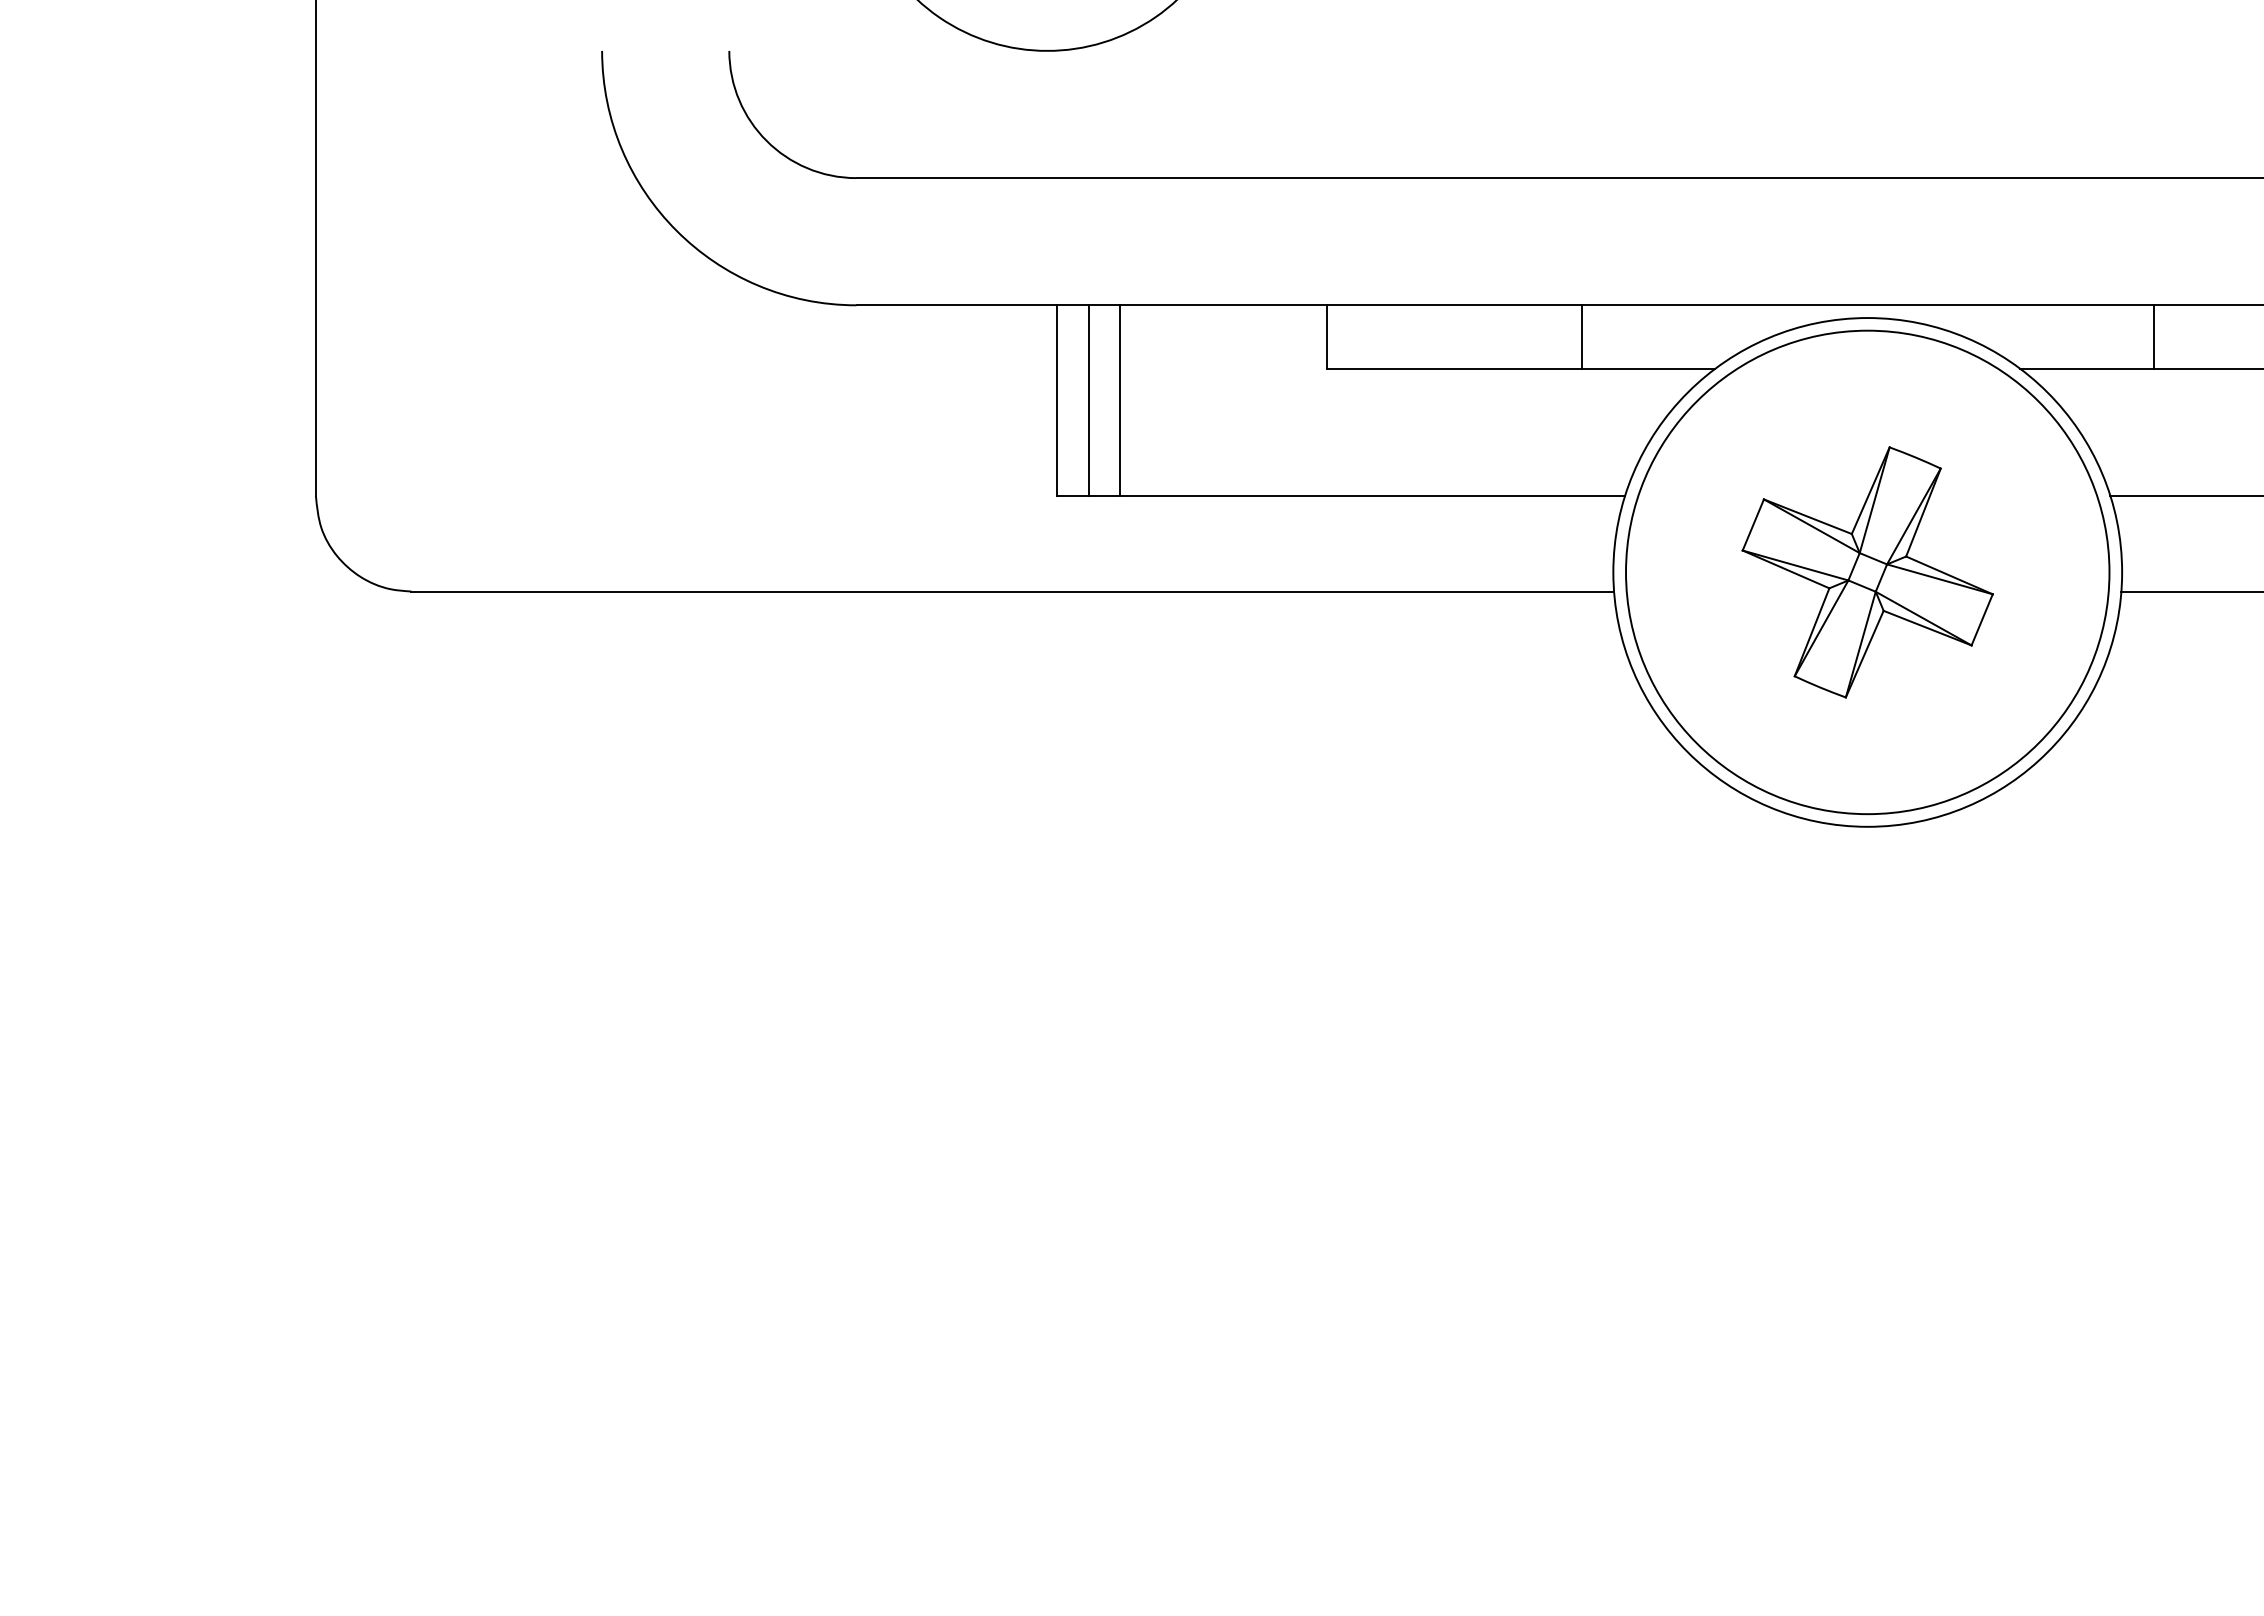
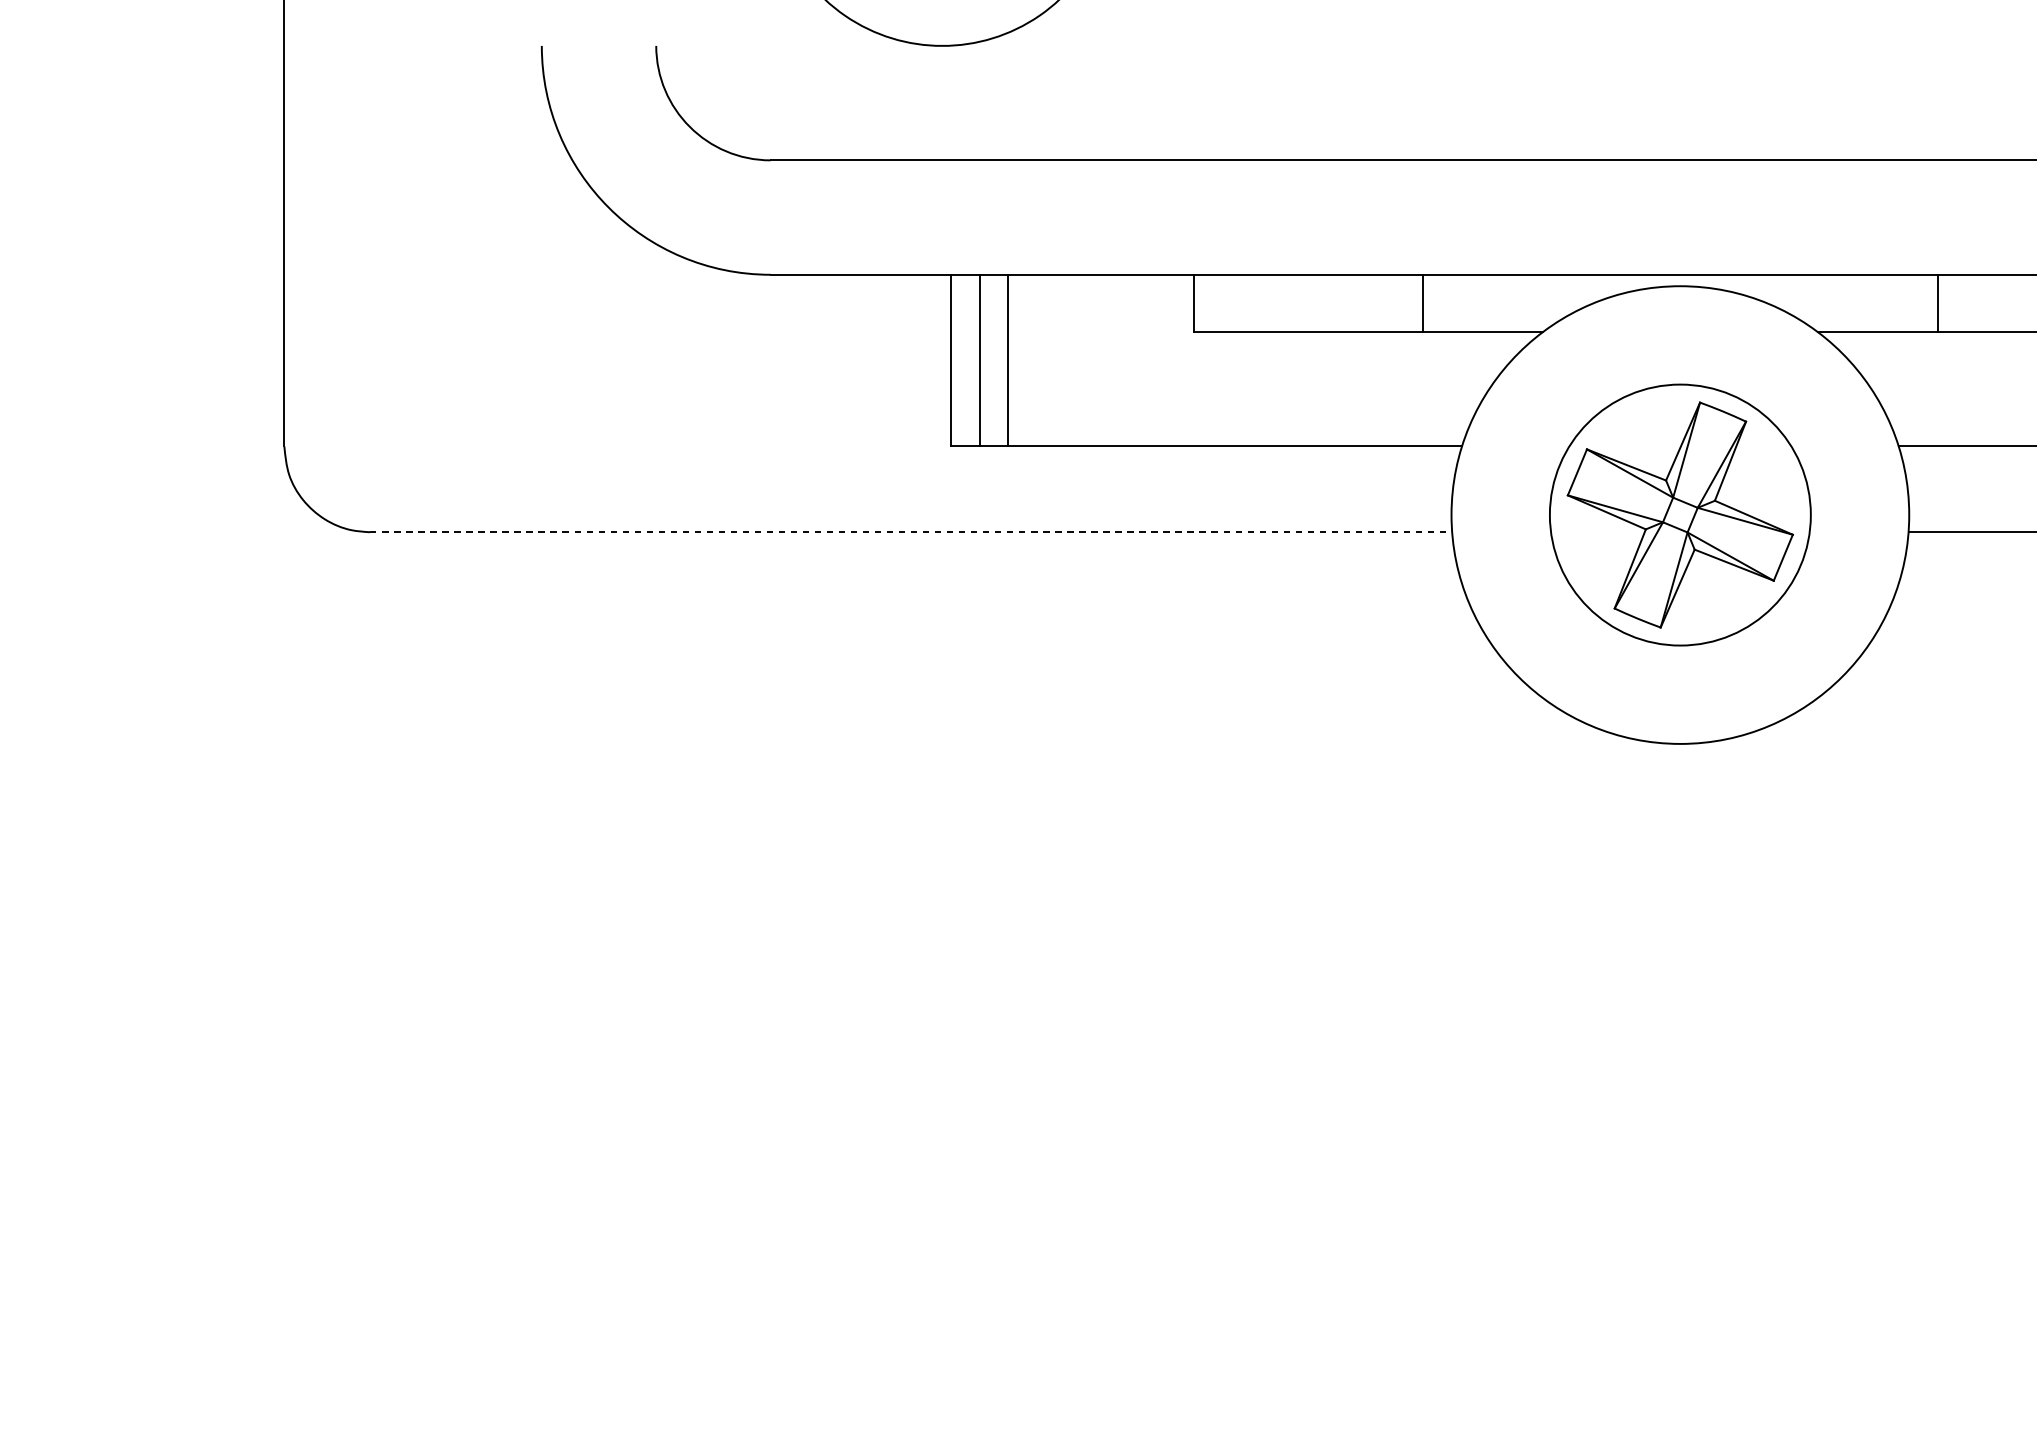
circle: (1867, 572) -> (1680, 515), size x0.6
line: (1013, 591) -> (911, 532), solid -> dashed

